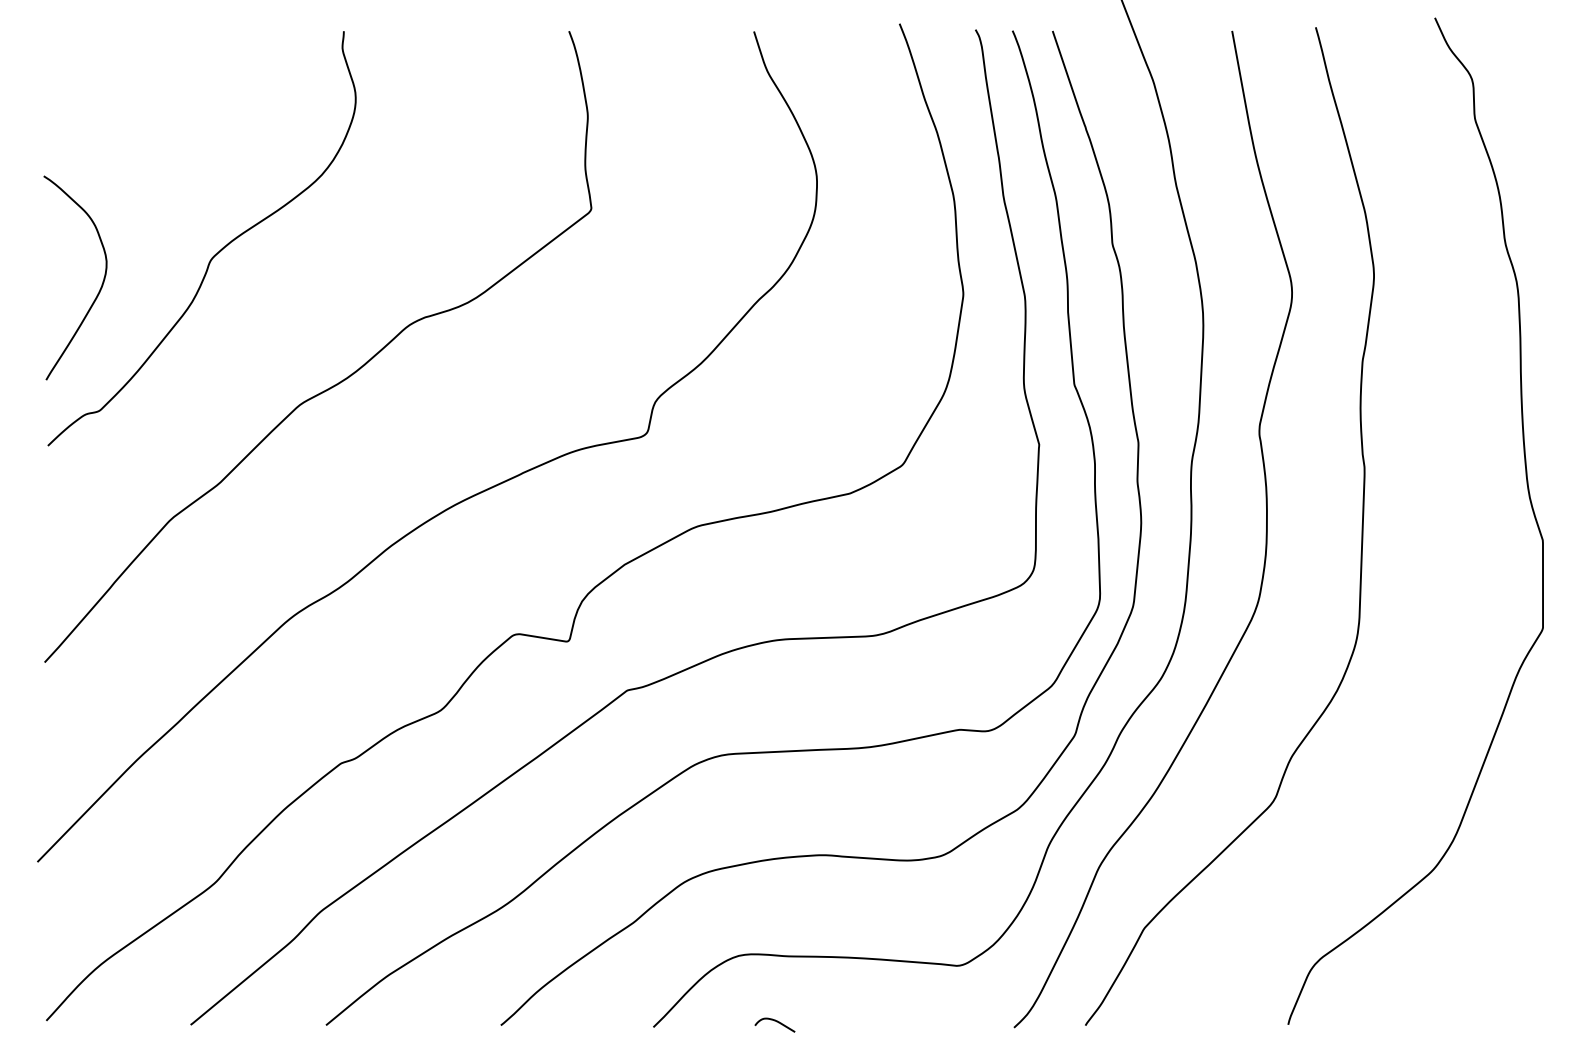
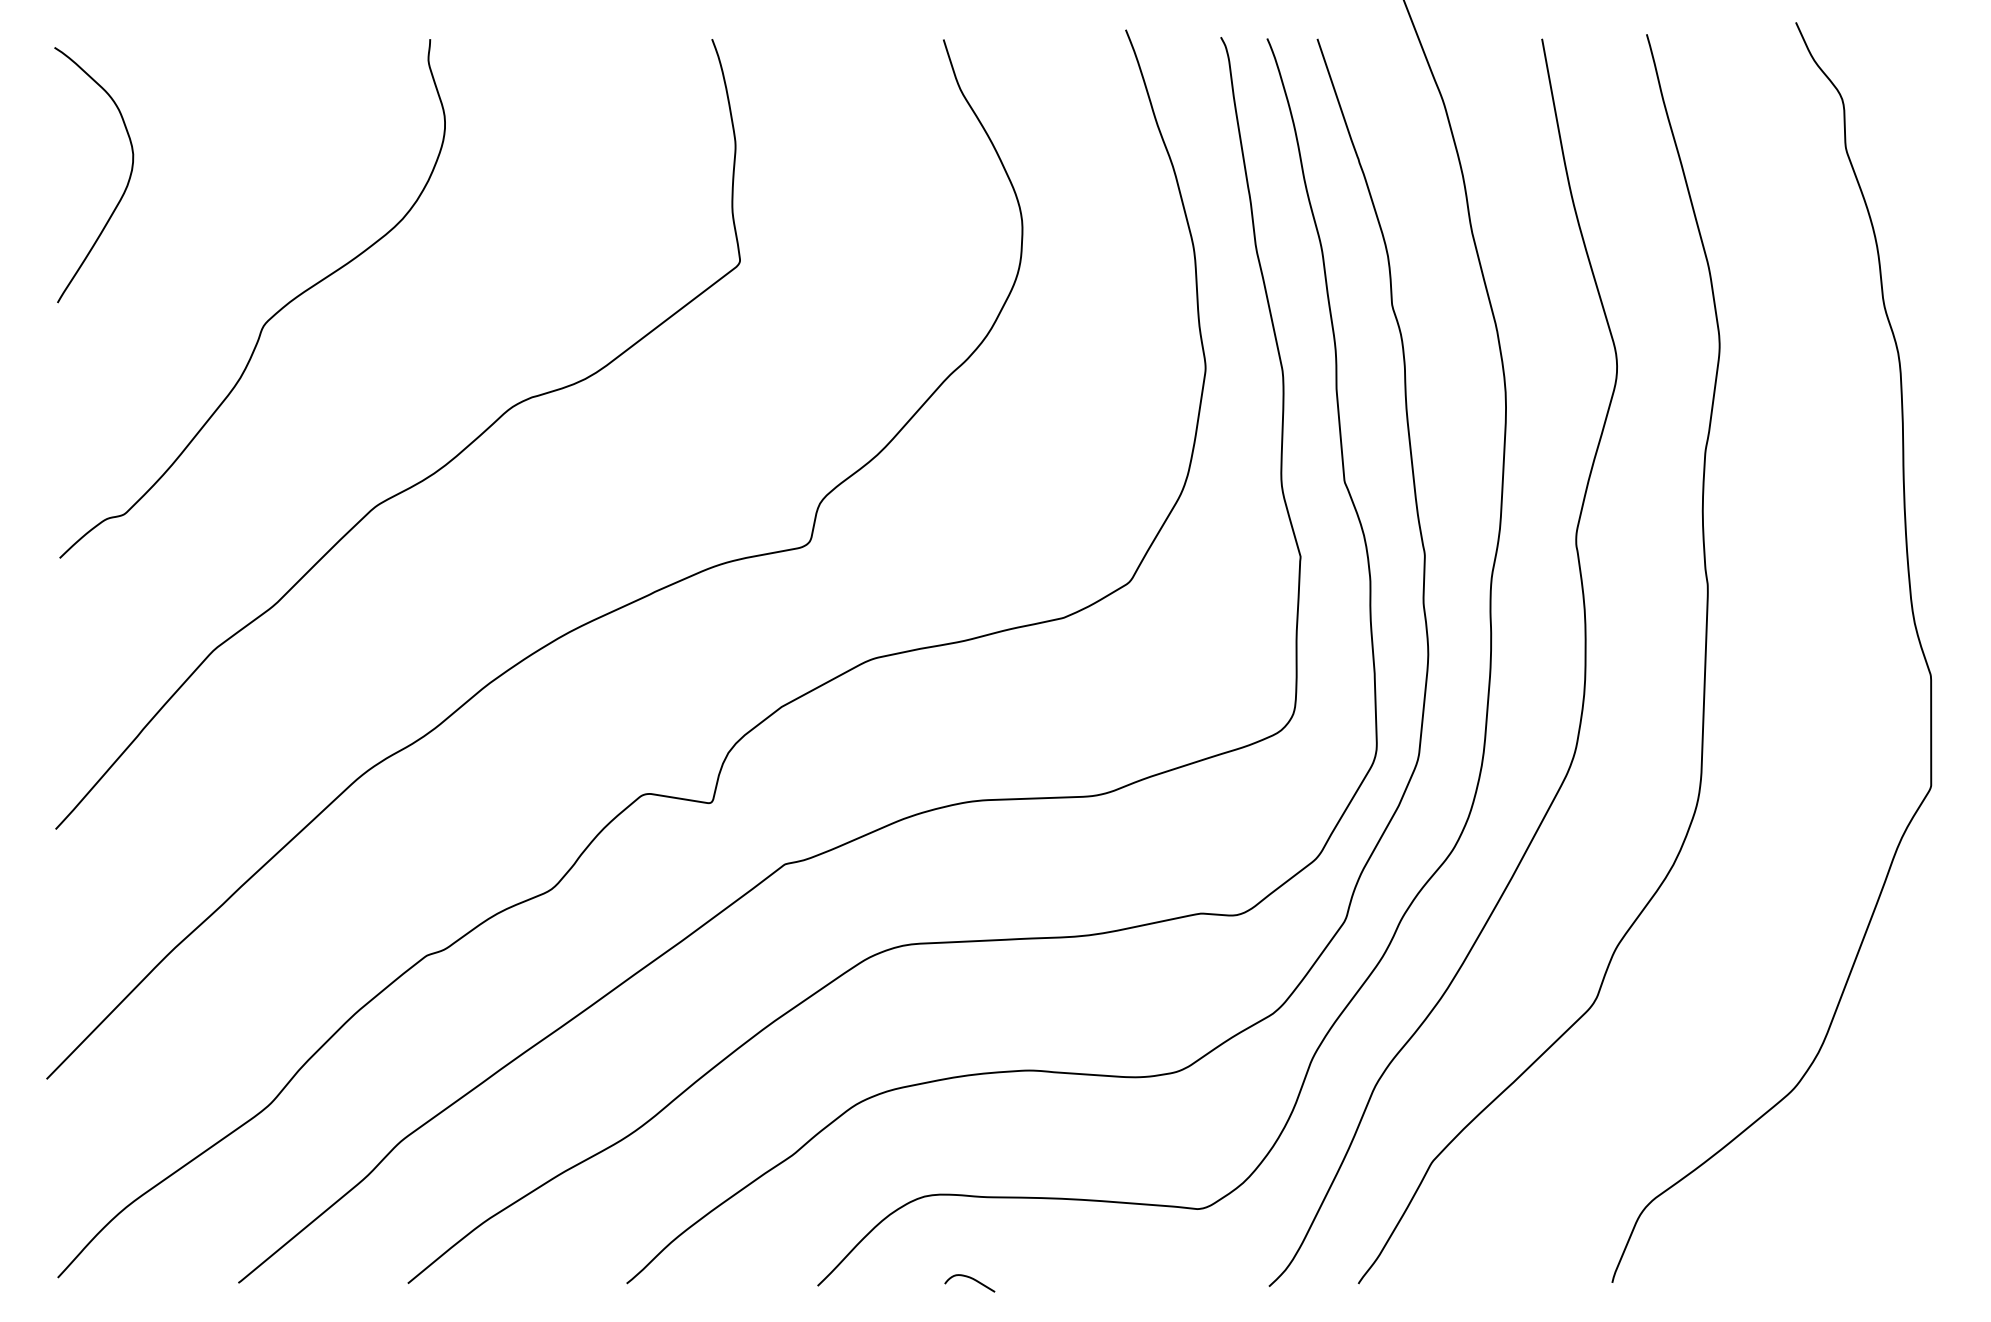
curve: (99, 289) -> (124, 189), moved

